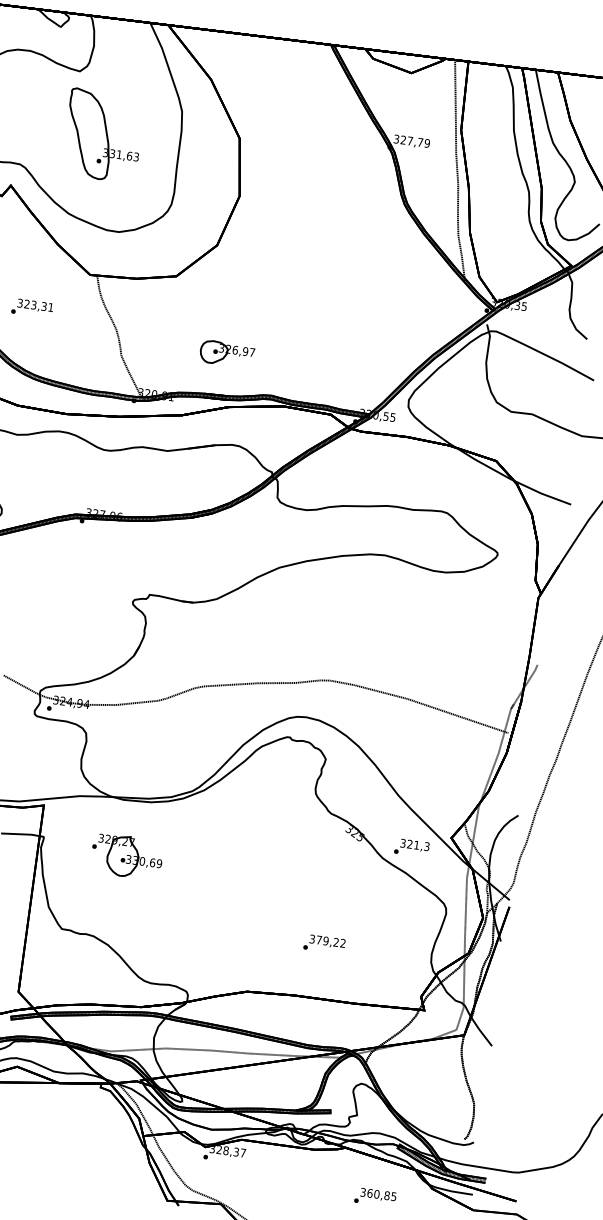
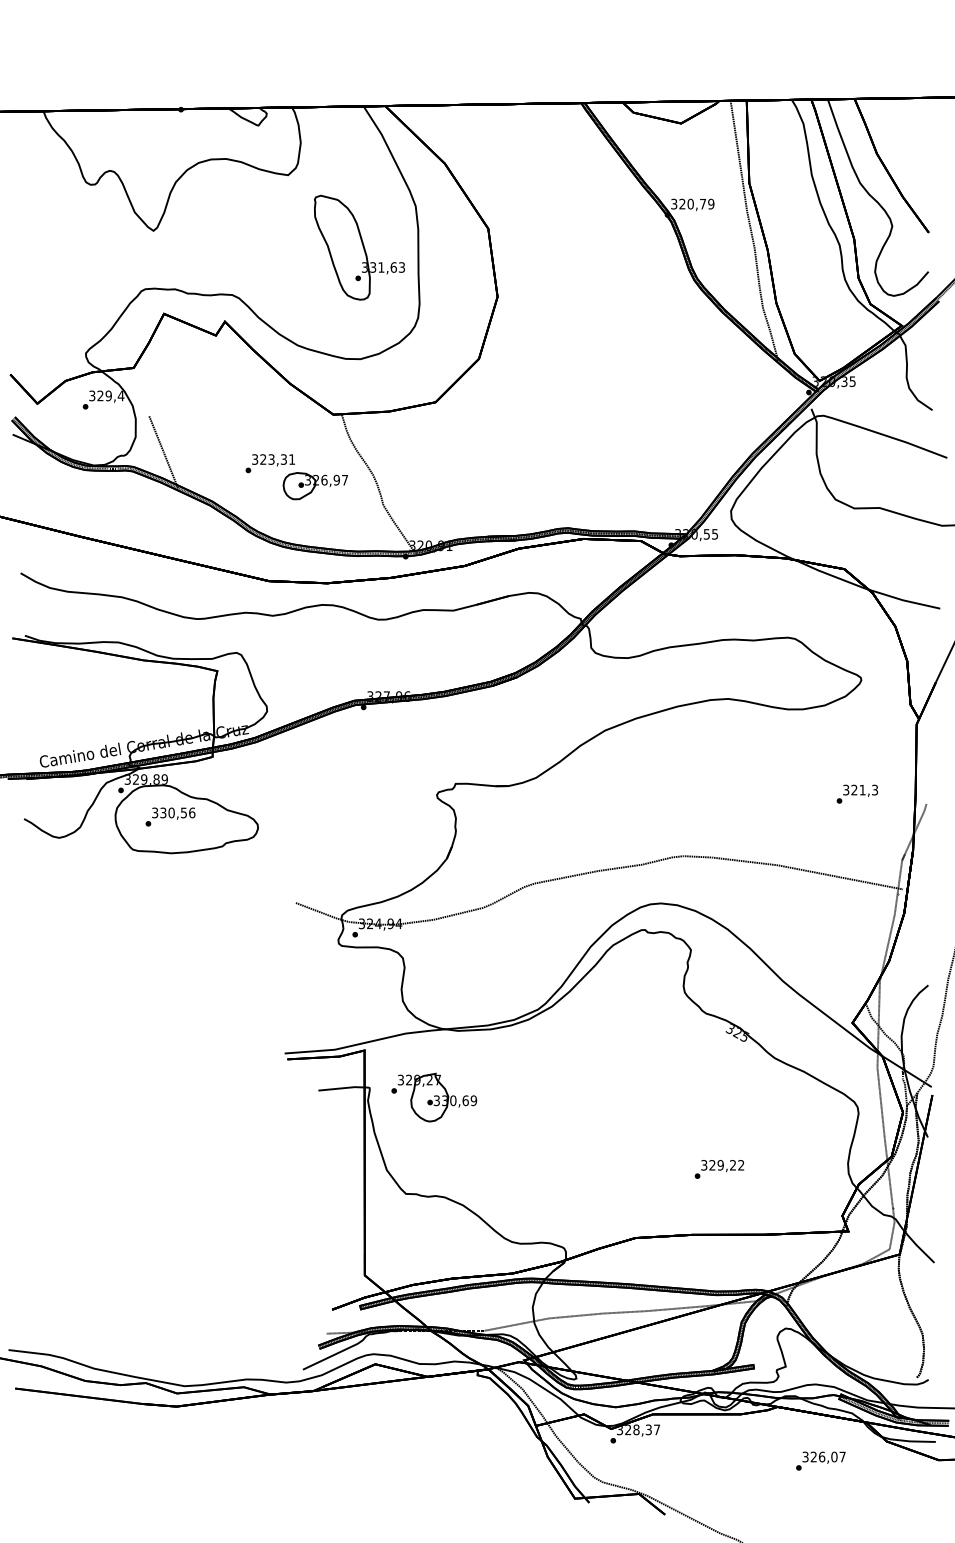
part: (103, 135) -> (359, 247), moved
text: (410, 140) -> (690, 203), 327,79 -> 320,79
part: (226, 354) -> (314, 486), moved
text: (412, 847) -> (857, 793), moved
part: (127, 856) -> (434, 1097), moved
text: (319, 940) -> (712, 1165), 379,22 -> 329,22
text: (381, 1194) -> (827, 1456), 360,85 -> 326,07

